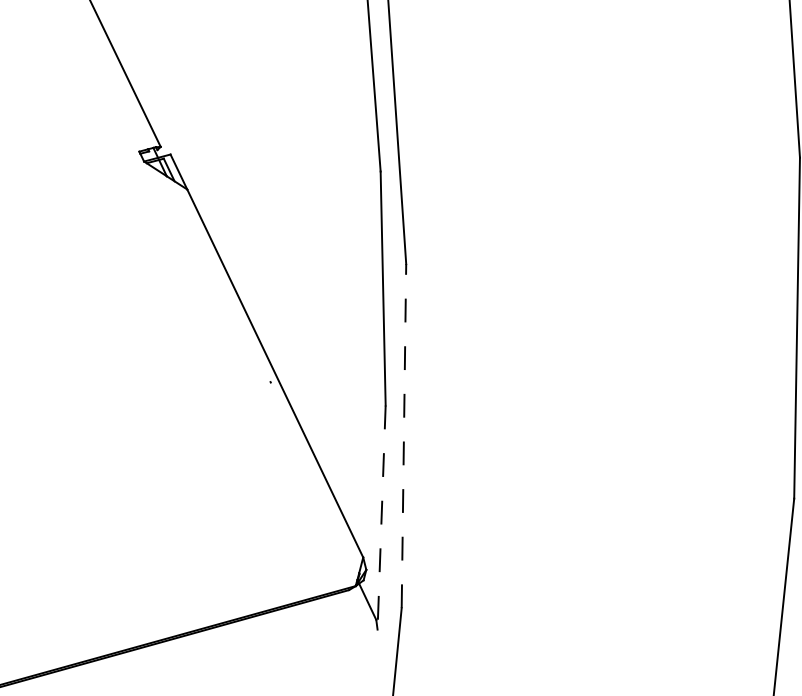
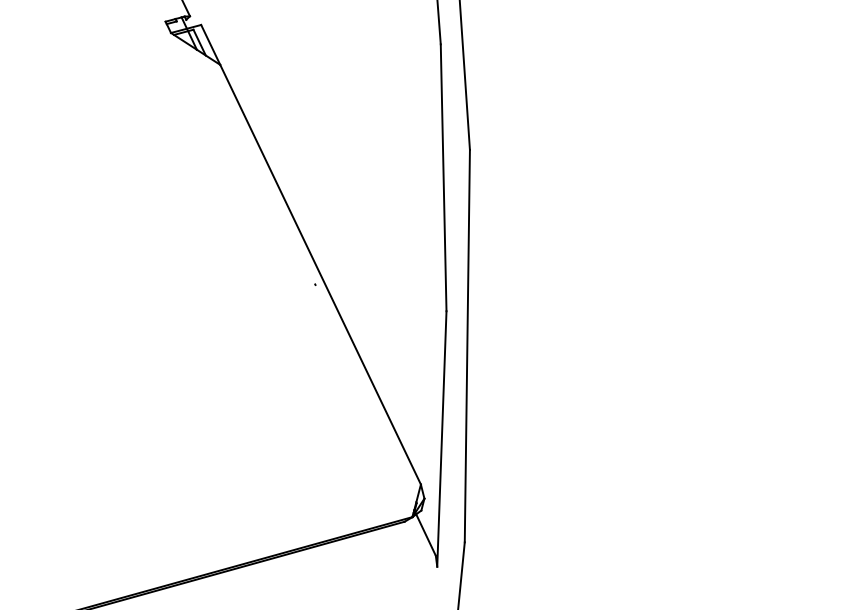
line: (403, 435) -> (466, 345), dashed -> solid
line: (381, 518) -> (441, 440), dashed -> solid

